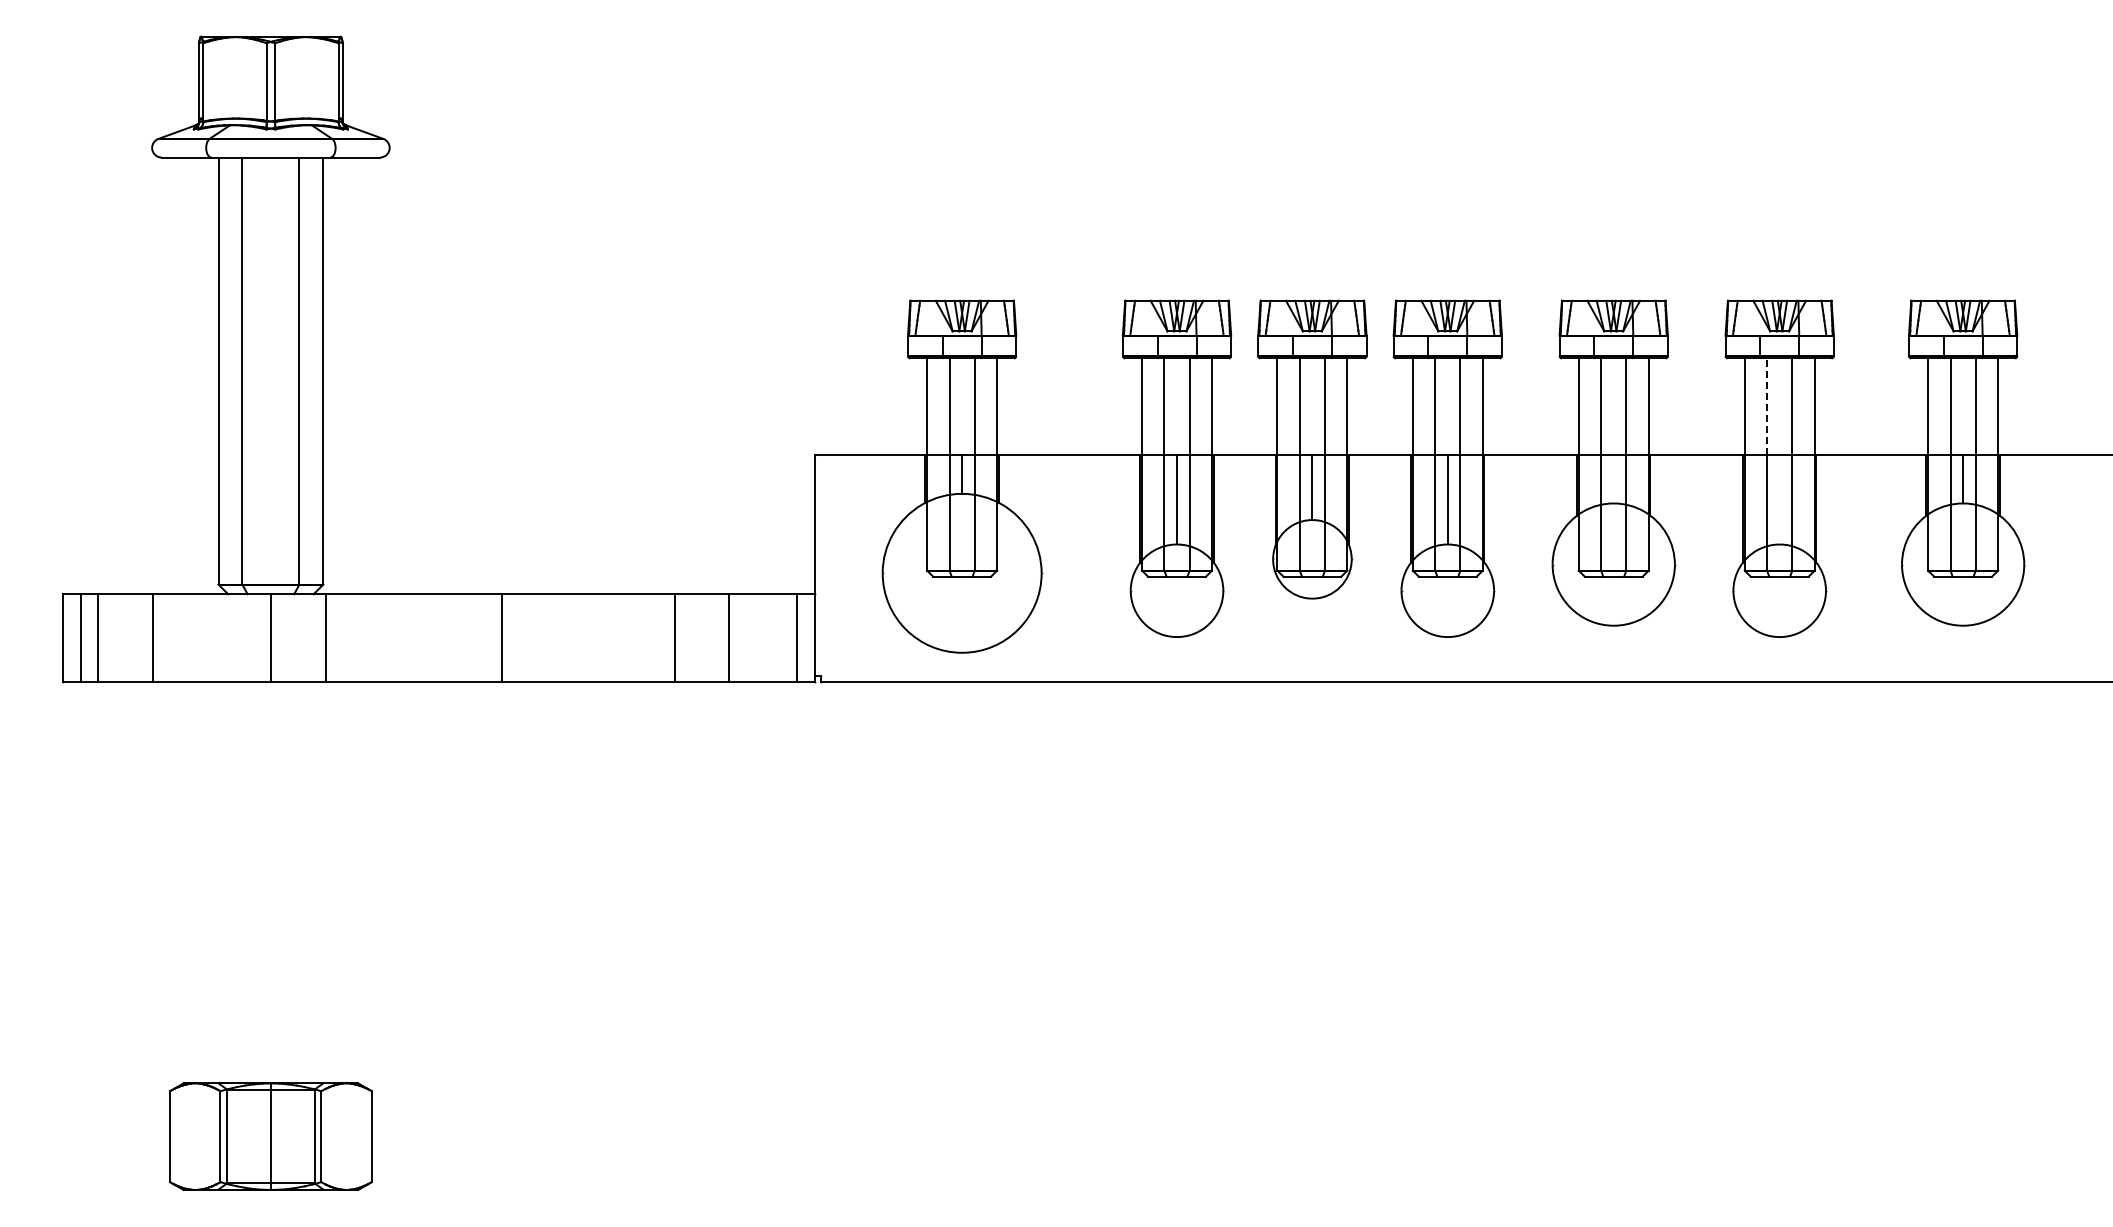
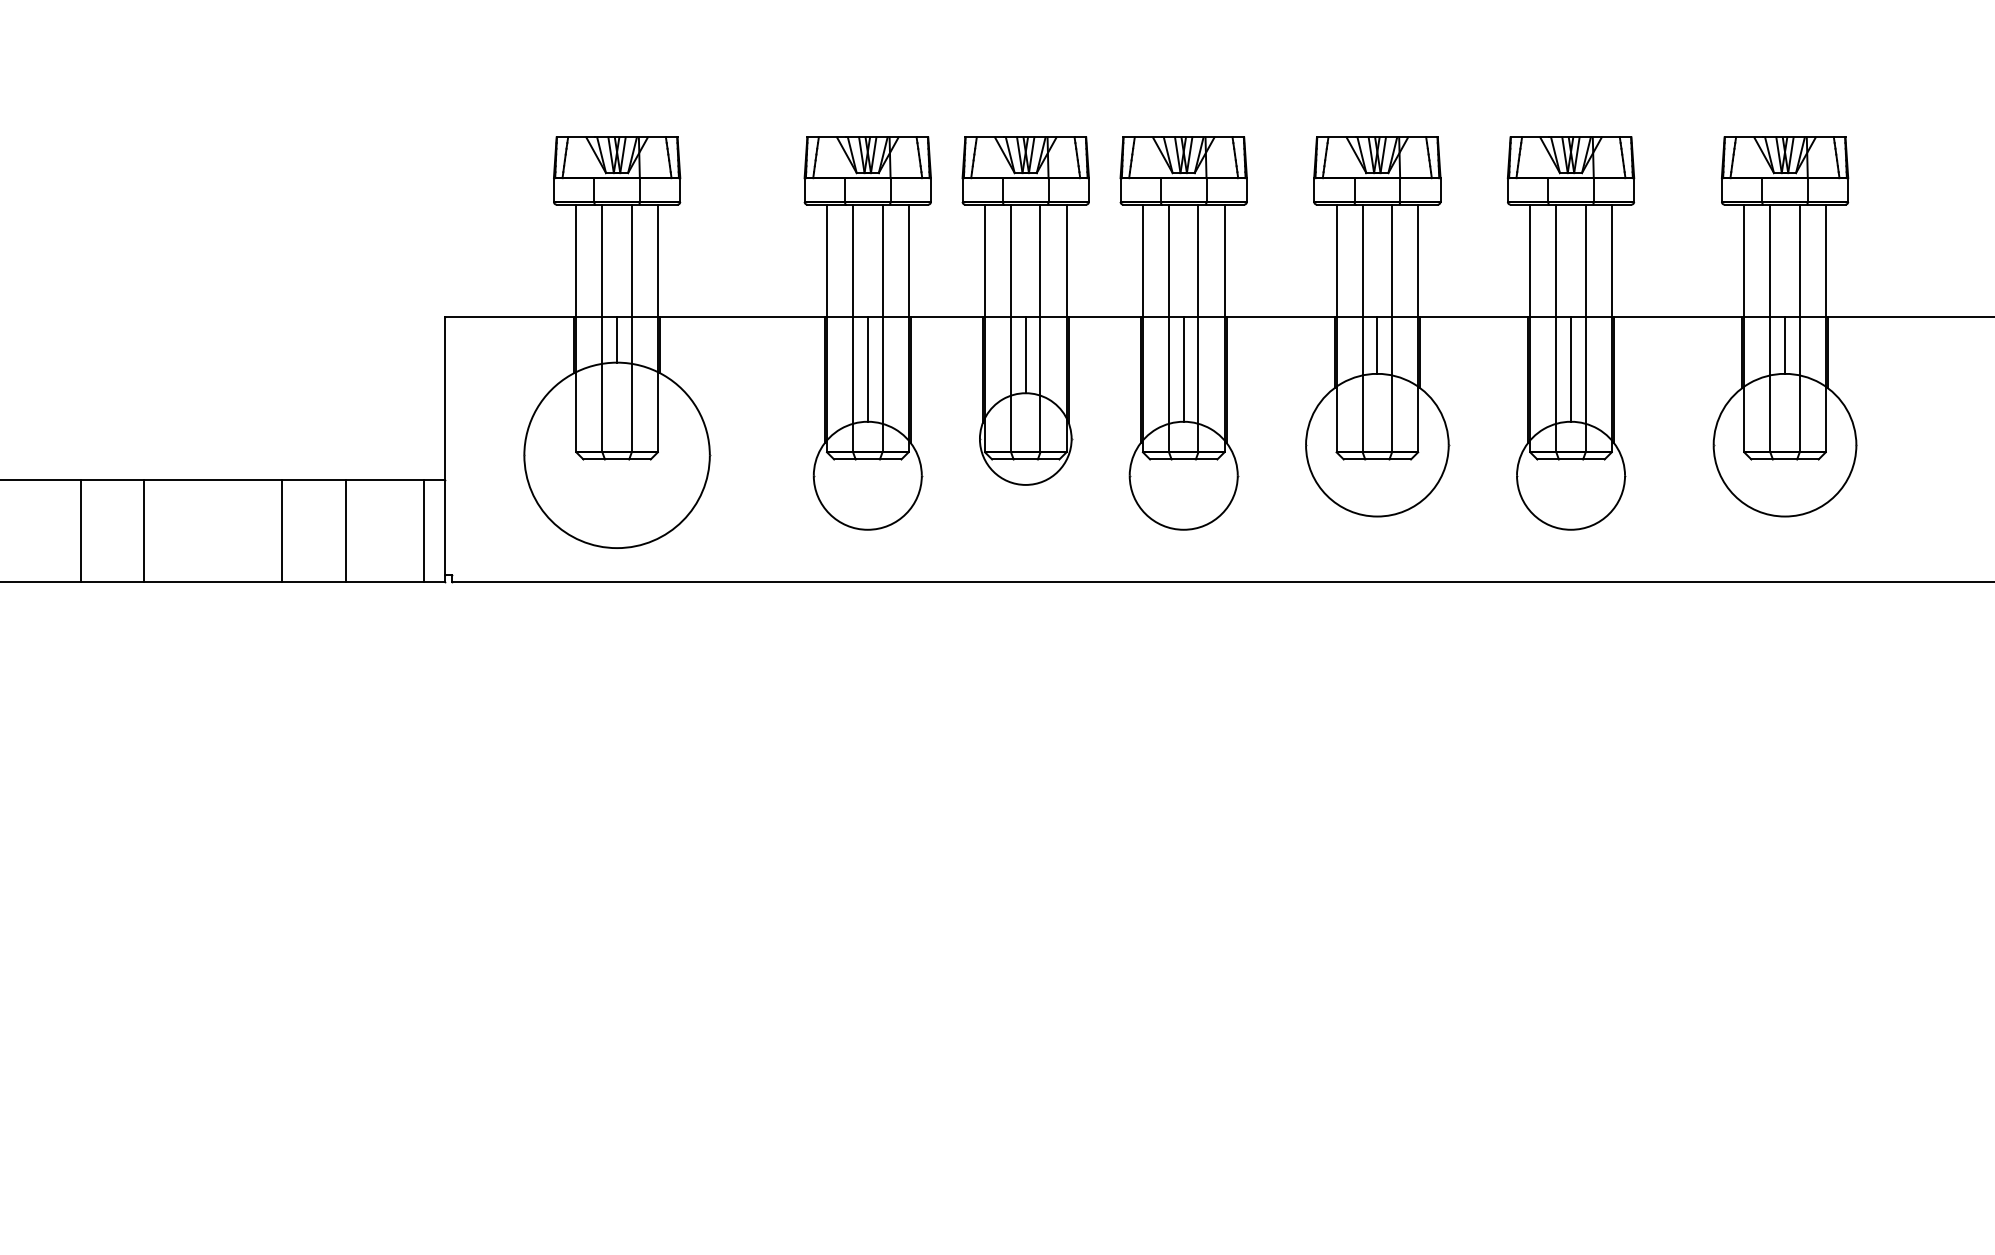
line: (1767, 405) -> (1556, 259), dashed -> solid
line: (1613, 478) -> (1377, 344), added
line: (1779, 499) -> (1570, 369), added
line: (556, 637) -> (143, 530), added

